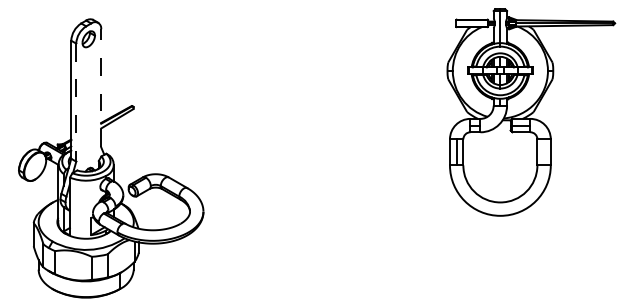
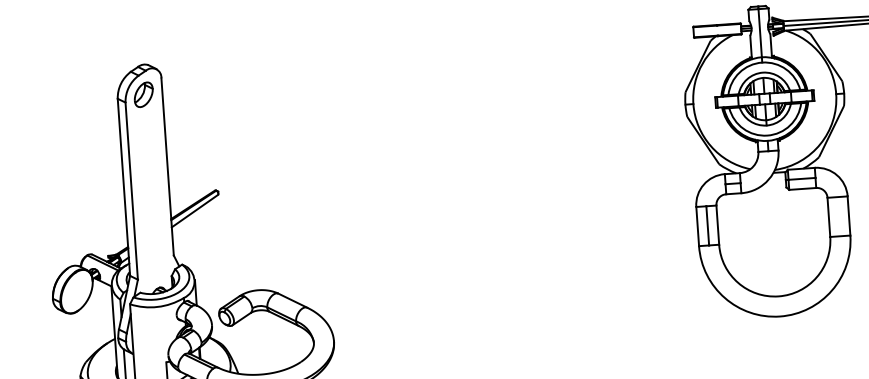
line: (101, 87) -> (167, 165), dashed -> solid
line: (76, 103) -> (132, 192), dashed -> solid

